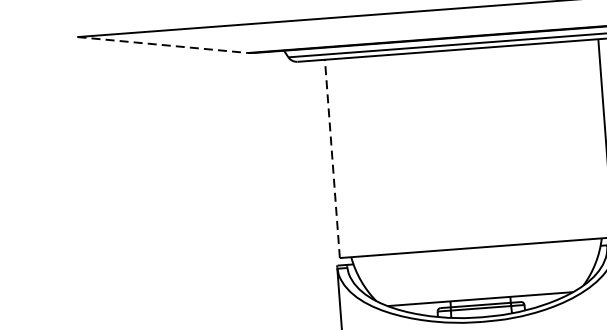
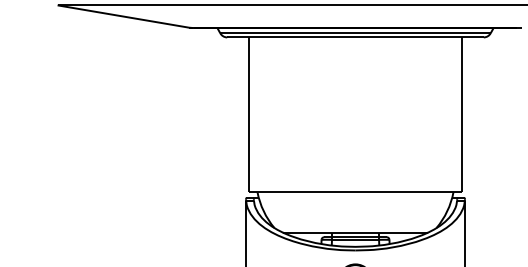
line: (162, 44) -> (123, 16), dashed -> solid
line: (332, 158) -> (248, 114), dashed -> solid

